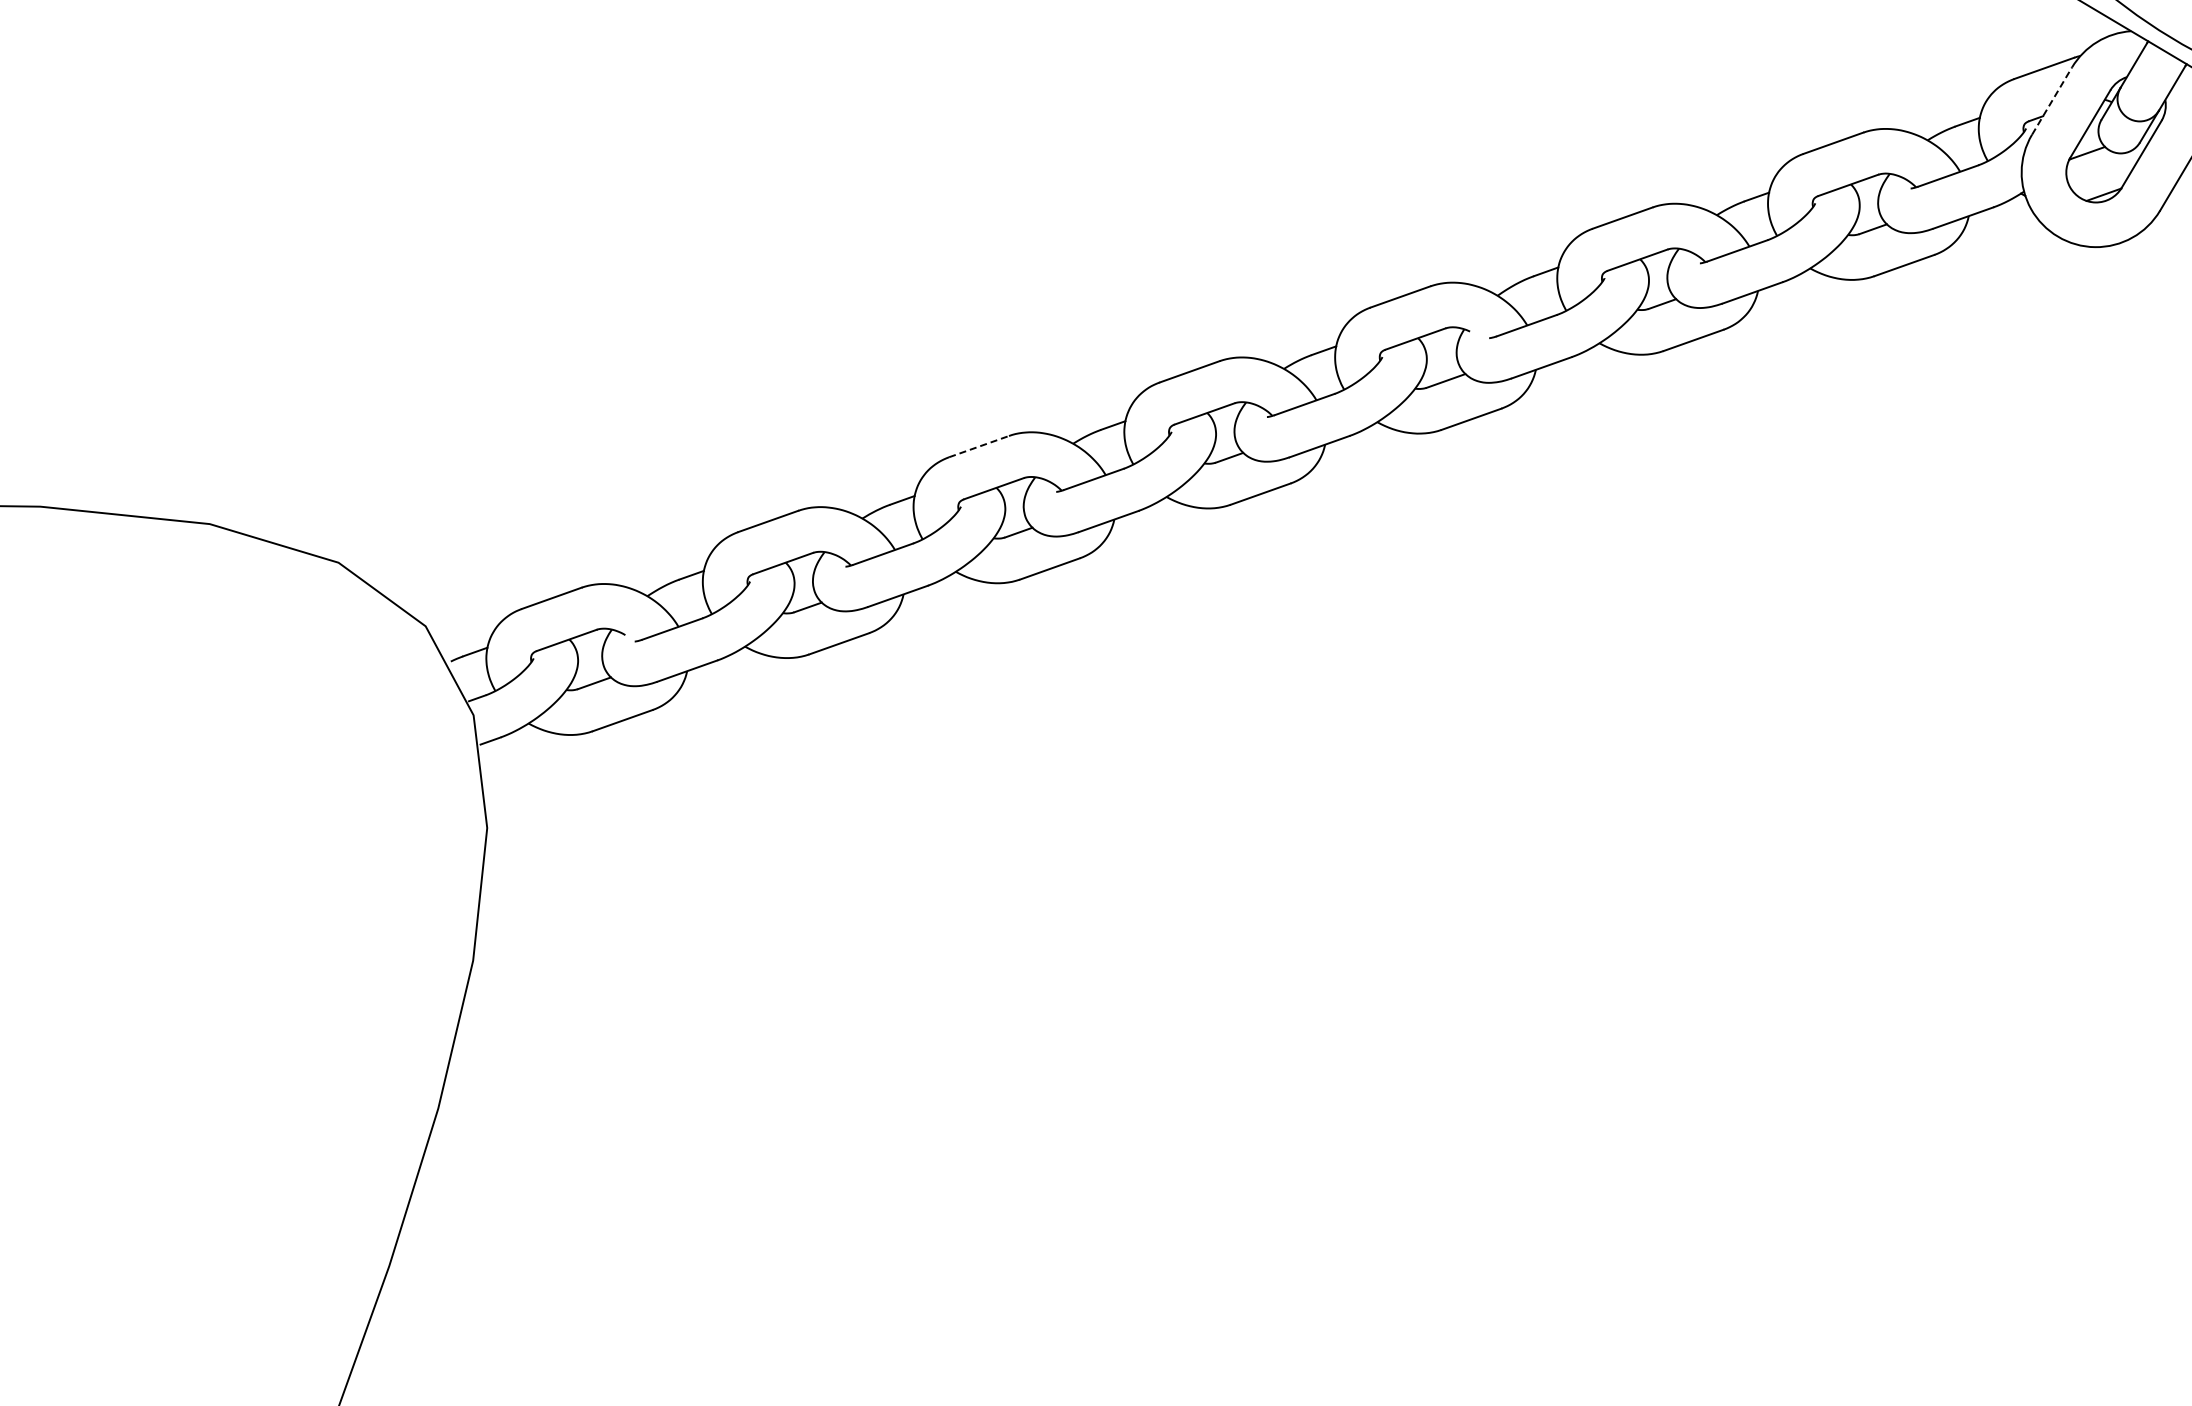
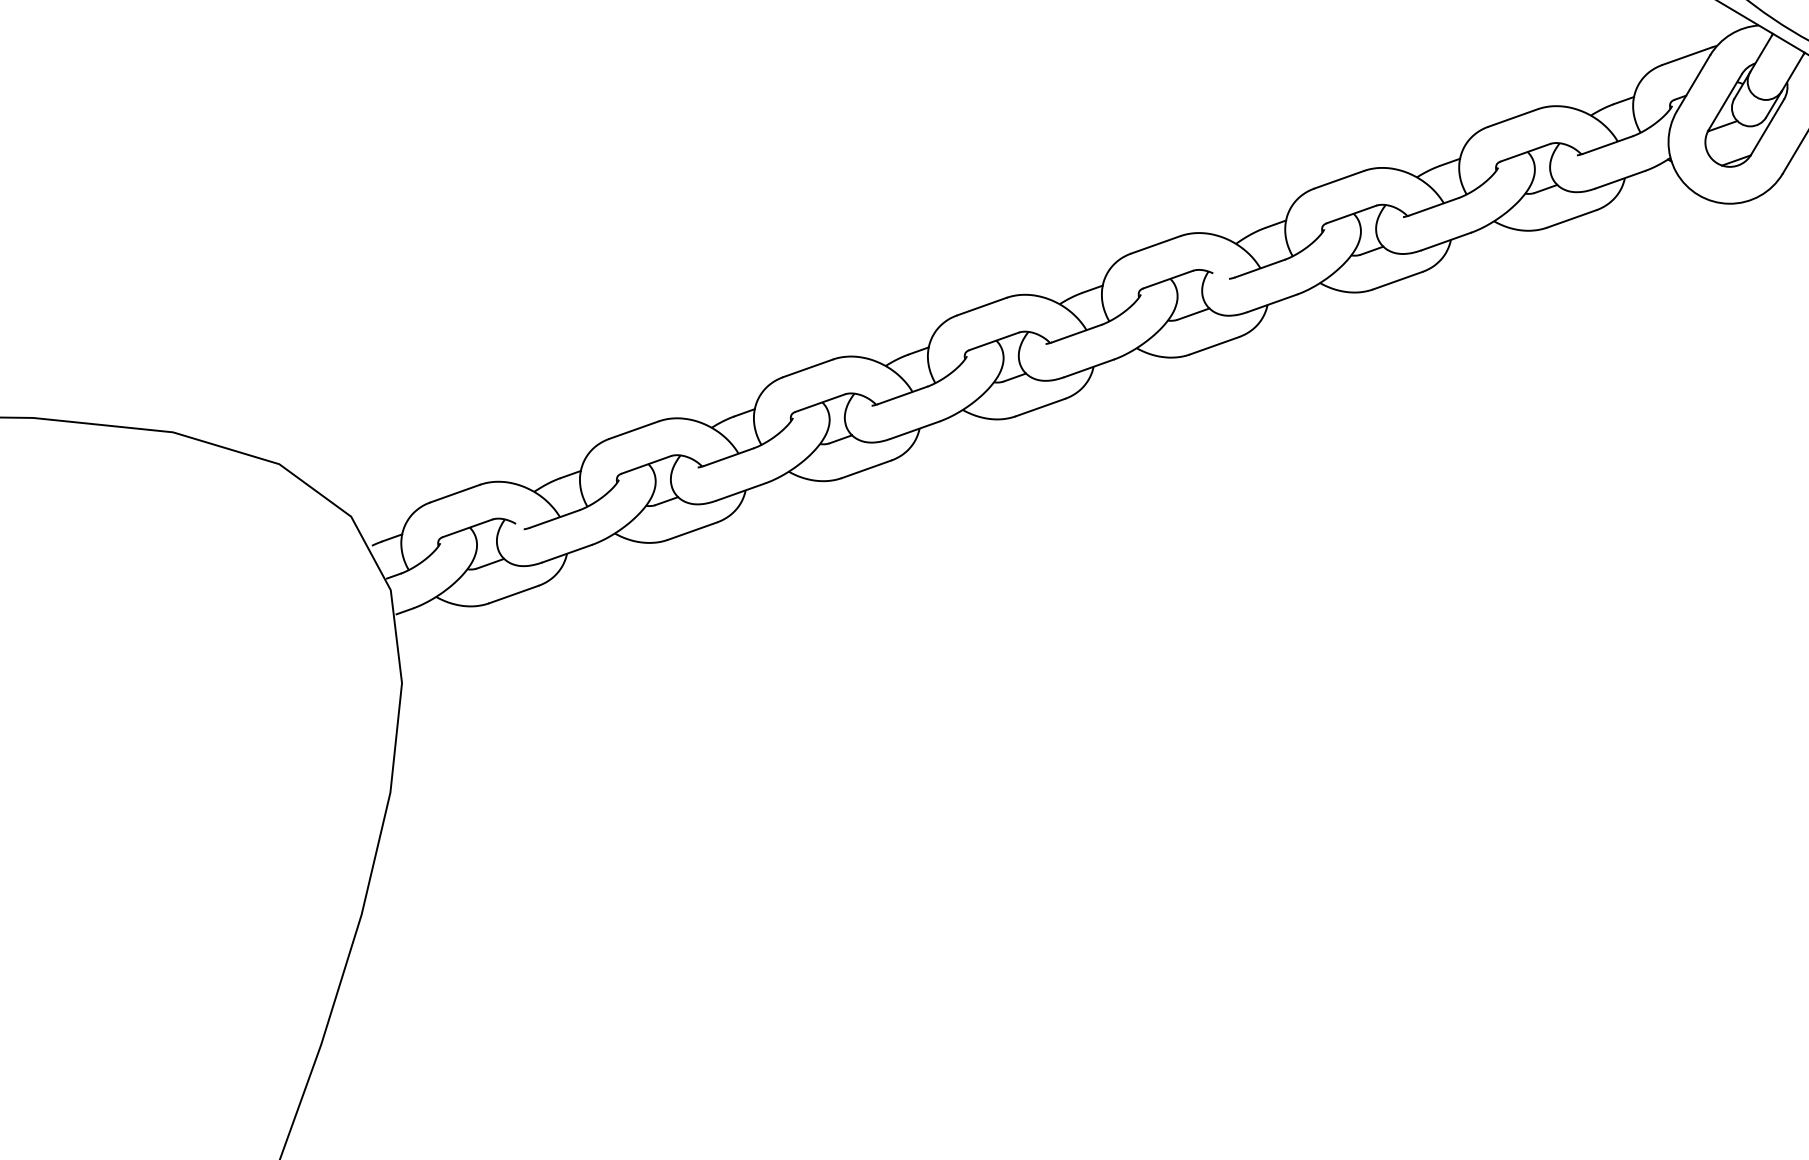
line: (2052, 100) -> (1693, 82), dashed -> solid
line: (979, 446) -> (808, 368), dashed -> solid

